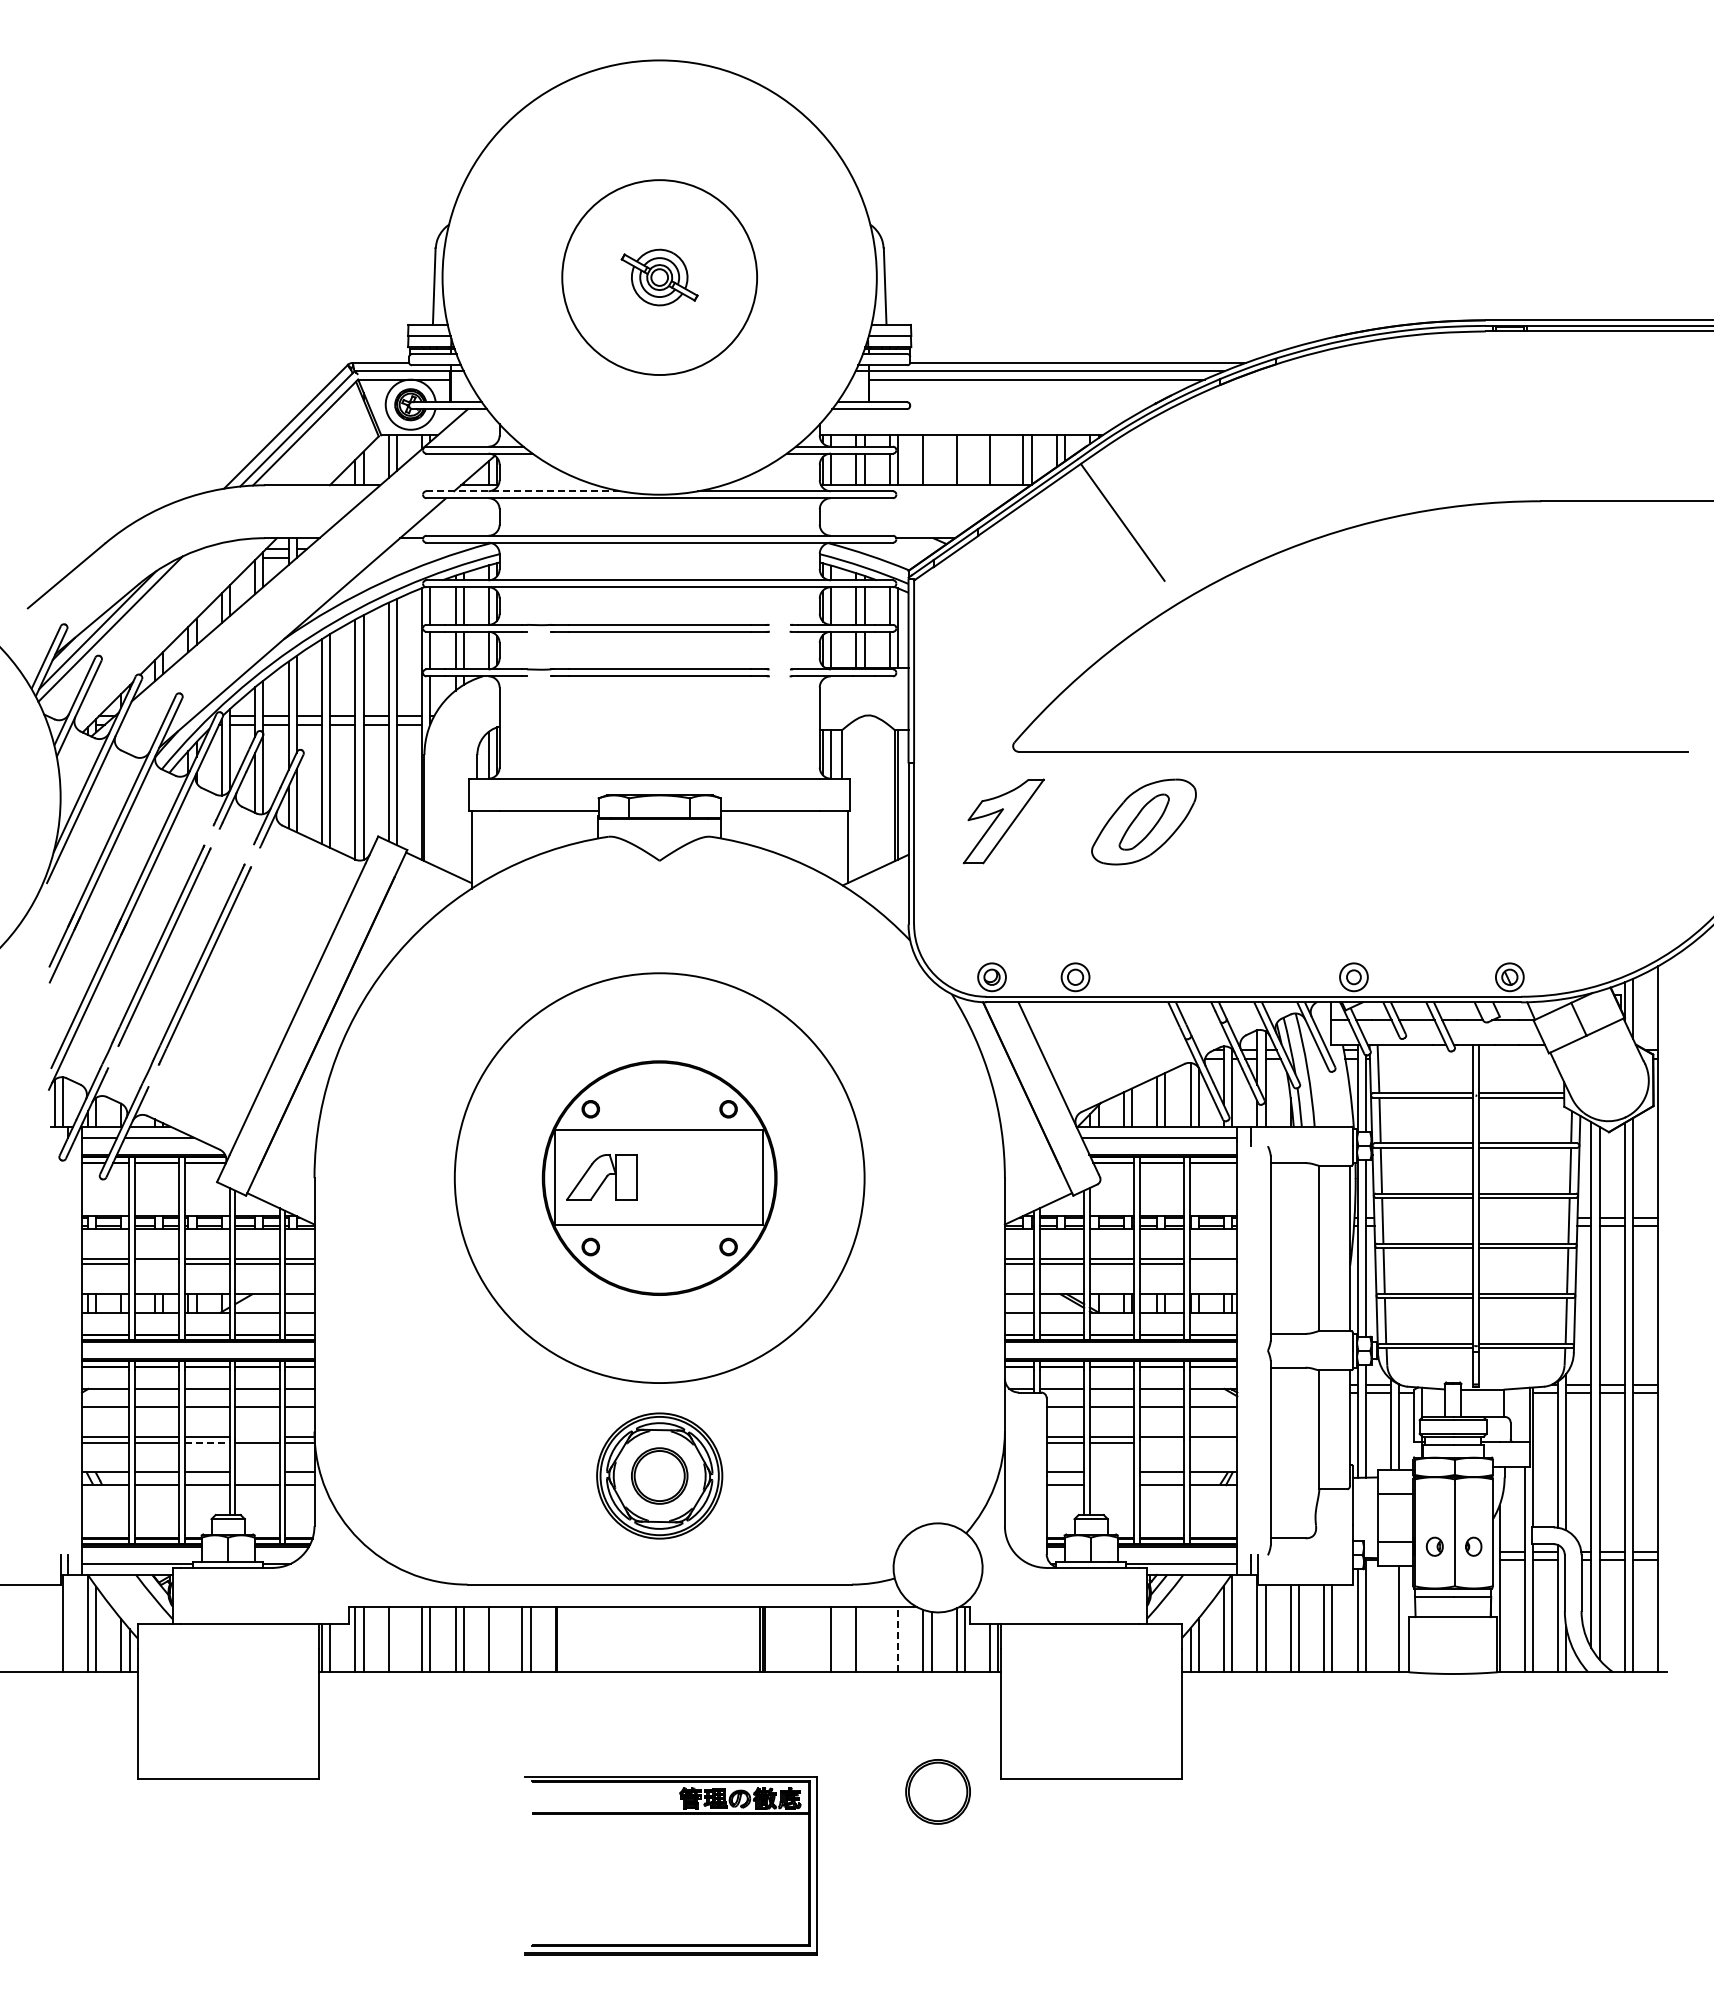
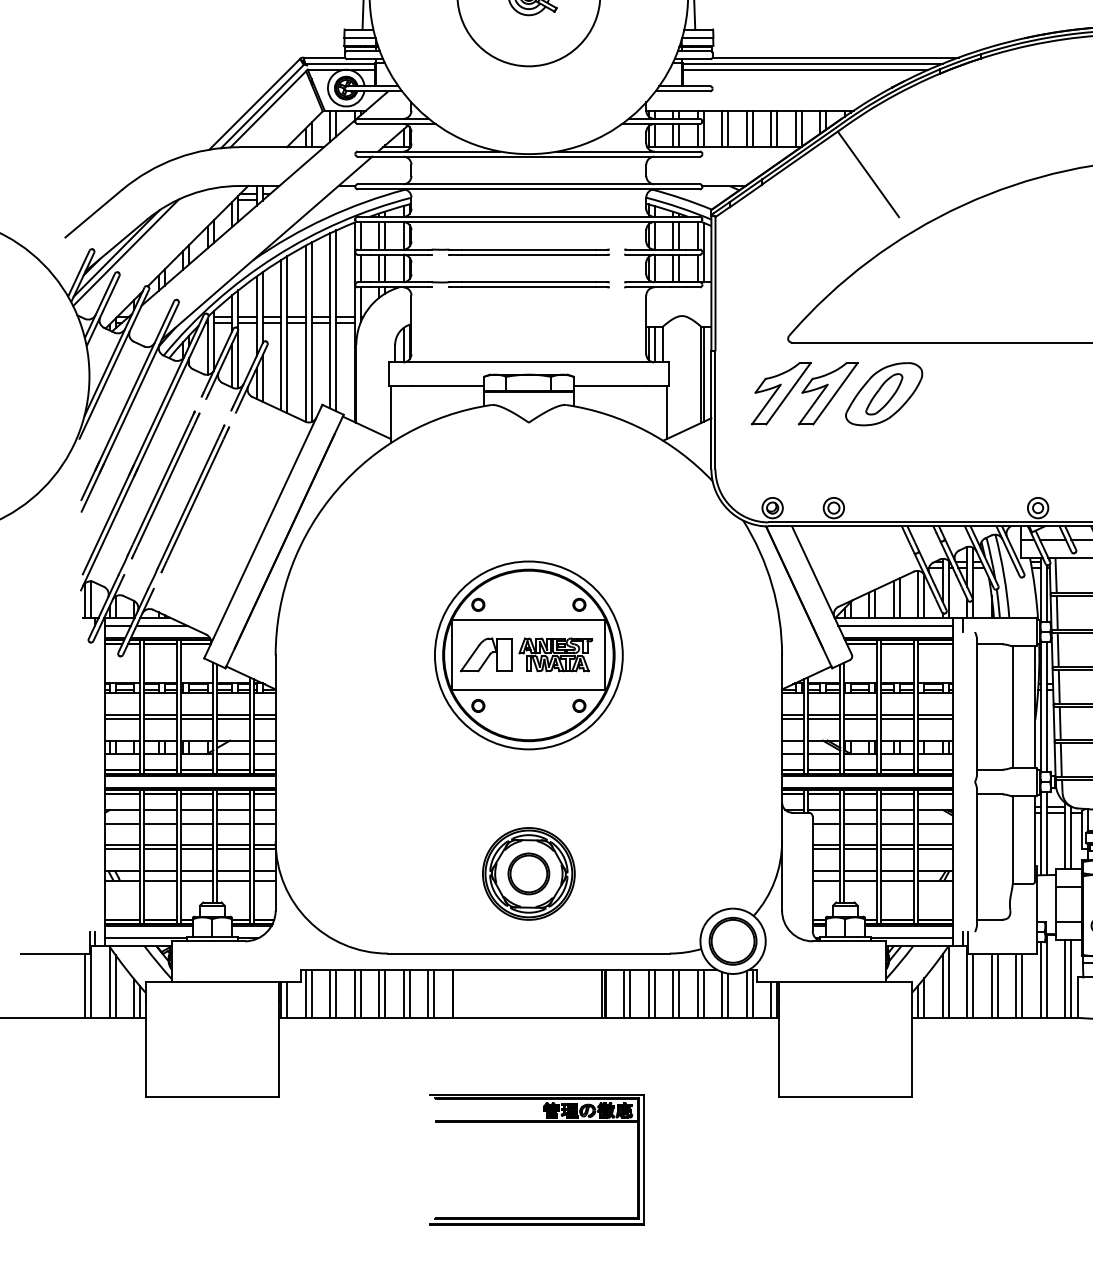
line: (931, 460) -> (728, 129), added
line: (964, 460) -> (752, 129), added
line: (998, 460) -> (777, 129), added
line: (524, 491) -> (429, 151), dashed -> solid
part: (1067, 821) -> (828, 393), added
part: (695, 1177) -> (555, 654), added
circle: (659, 1178) -> (528, 655), size x0.62
line: (156, 1264) -> (159, 718), added
line: (1213, 1264) -> (935, 718), added
line: (257, 1437) -> (233, 845), added
line: (207, 1442) -> (197, 849), dashed -> solid
line: (1161, 1442) -> (896, 849), added
line: (1213, 1442) -> (935, 849), added
line: (257, 1472) -> (233, 871), added
line: (1111, 1472) -> (860, 871), added
line: (1111, 1485) -> (860, 880), added
line: (1390, 1619) -> (1064, 979), added
line: (54, 1628) -> (84, 985), added
line: (397, 1639) -> (336, 993), added
line: (497, 1639) -> (409, 993), added
line: (789, 1639) -> (624, 993), added
line: (797, 1639) -> (629, 993), added
line: (823, 1639) -> (649, 993), added
line: (864, 1639) -> (679, 993), added
line: (889, 1639) -> (697, 993), added
line: (898, 1639) -> (704, 993), dashed -> solid
part: (937, 1791) -> (732, 941), moved

